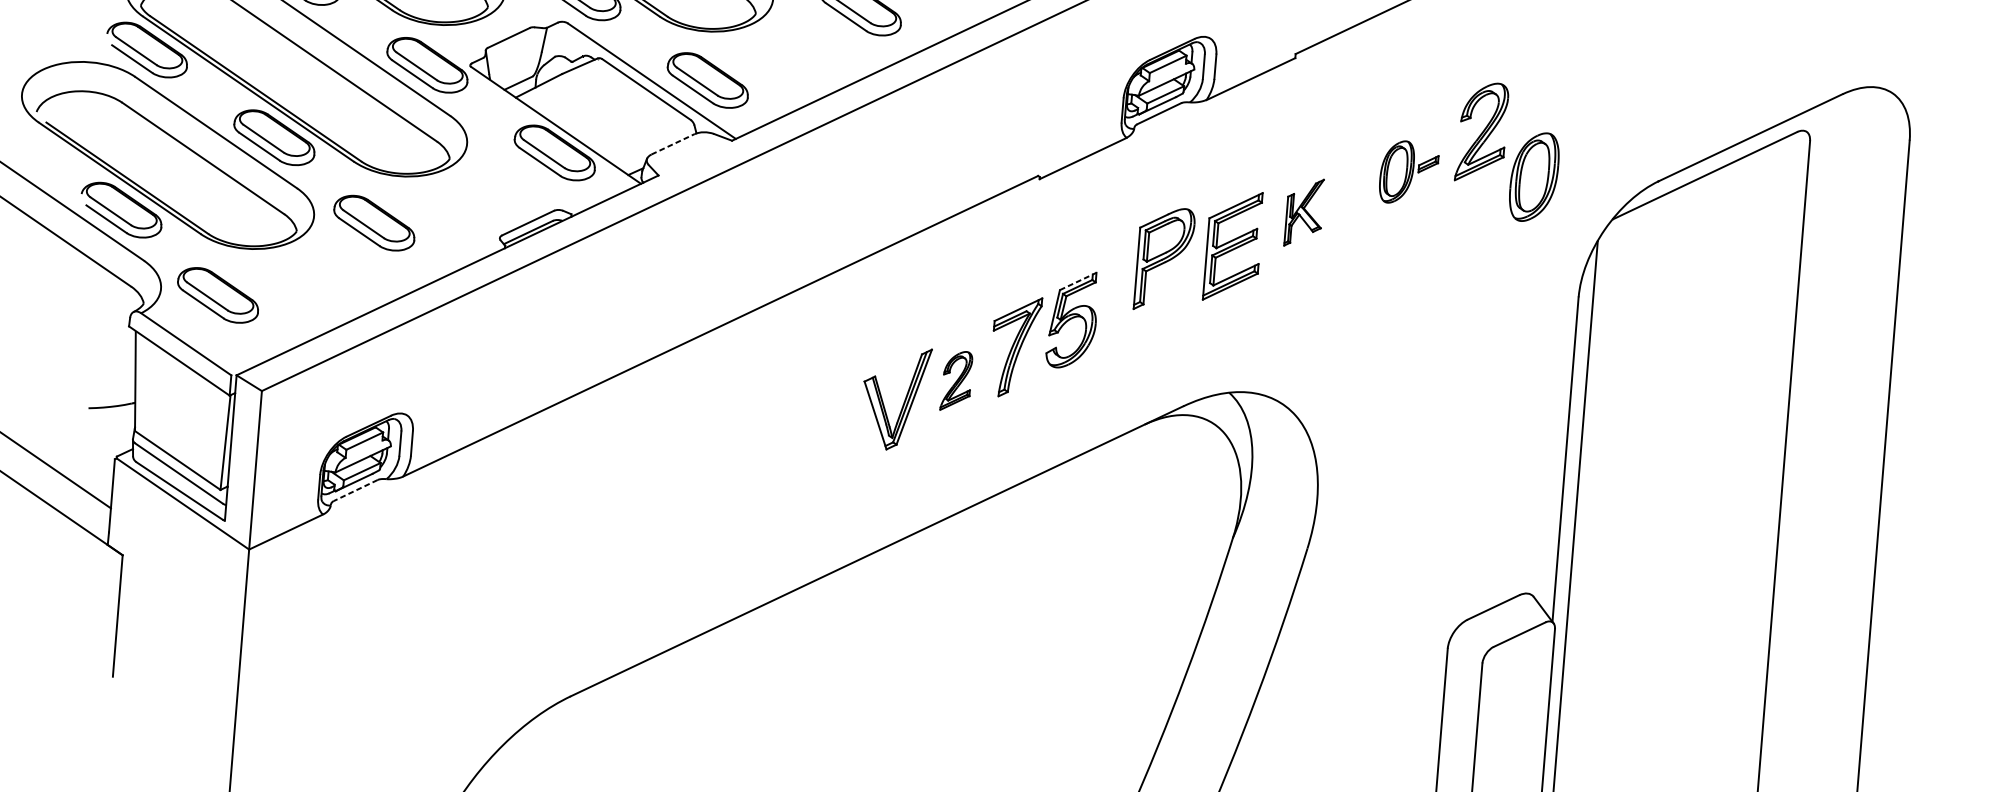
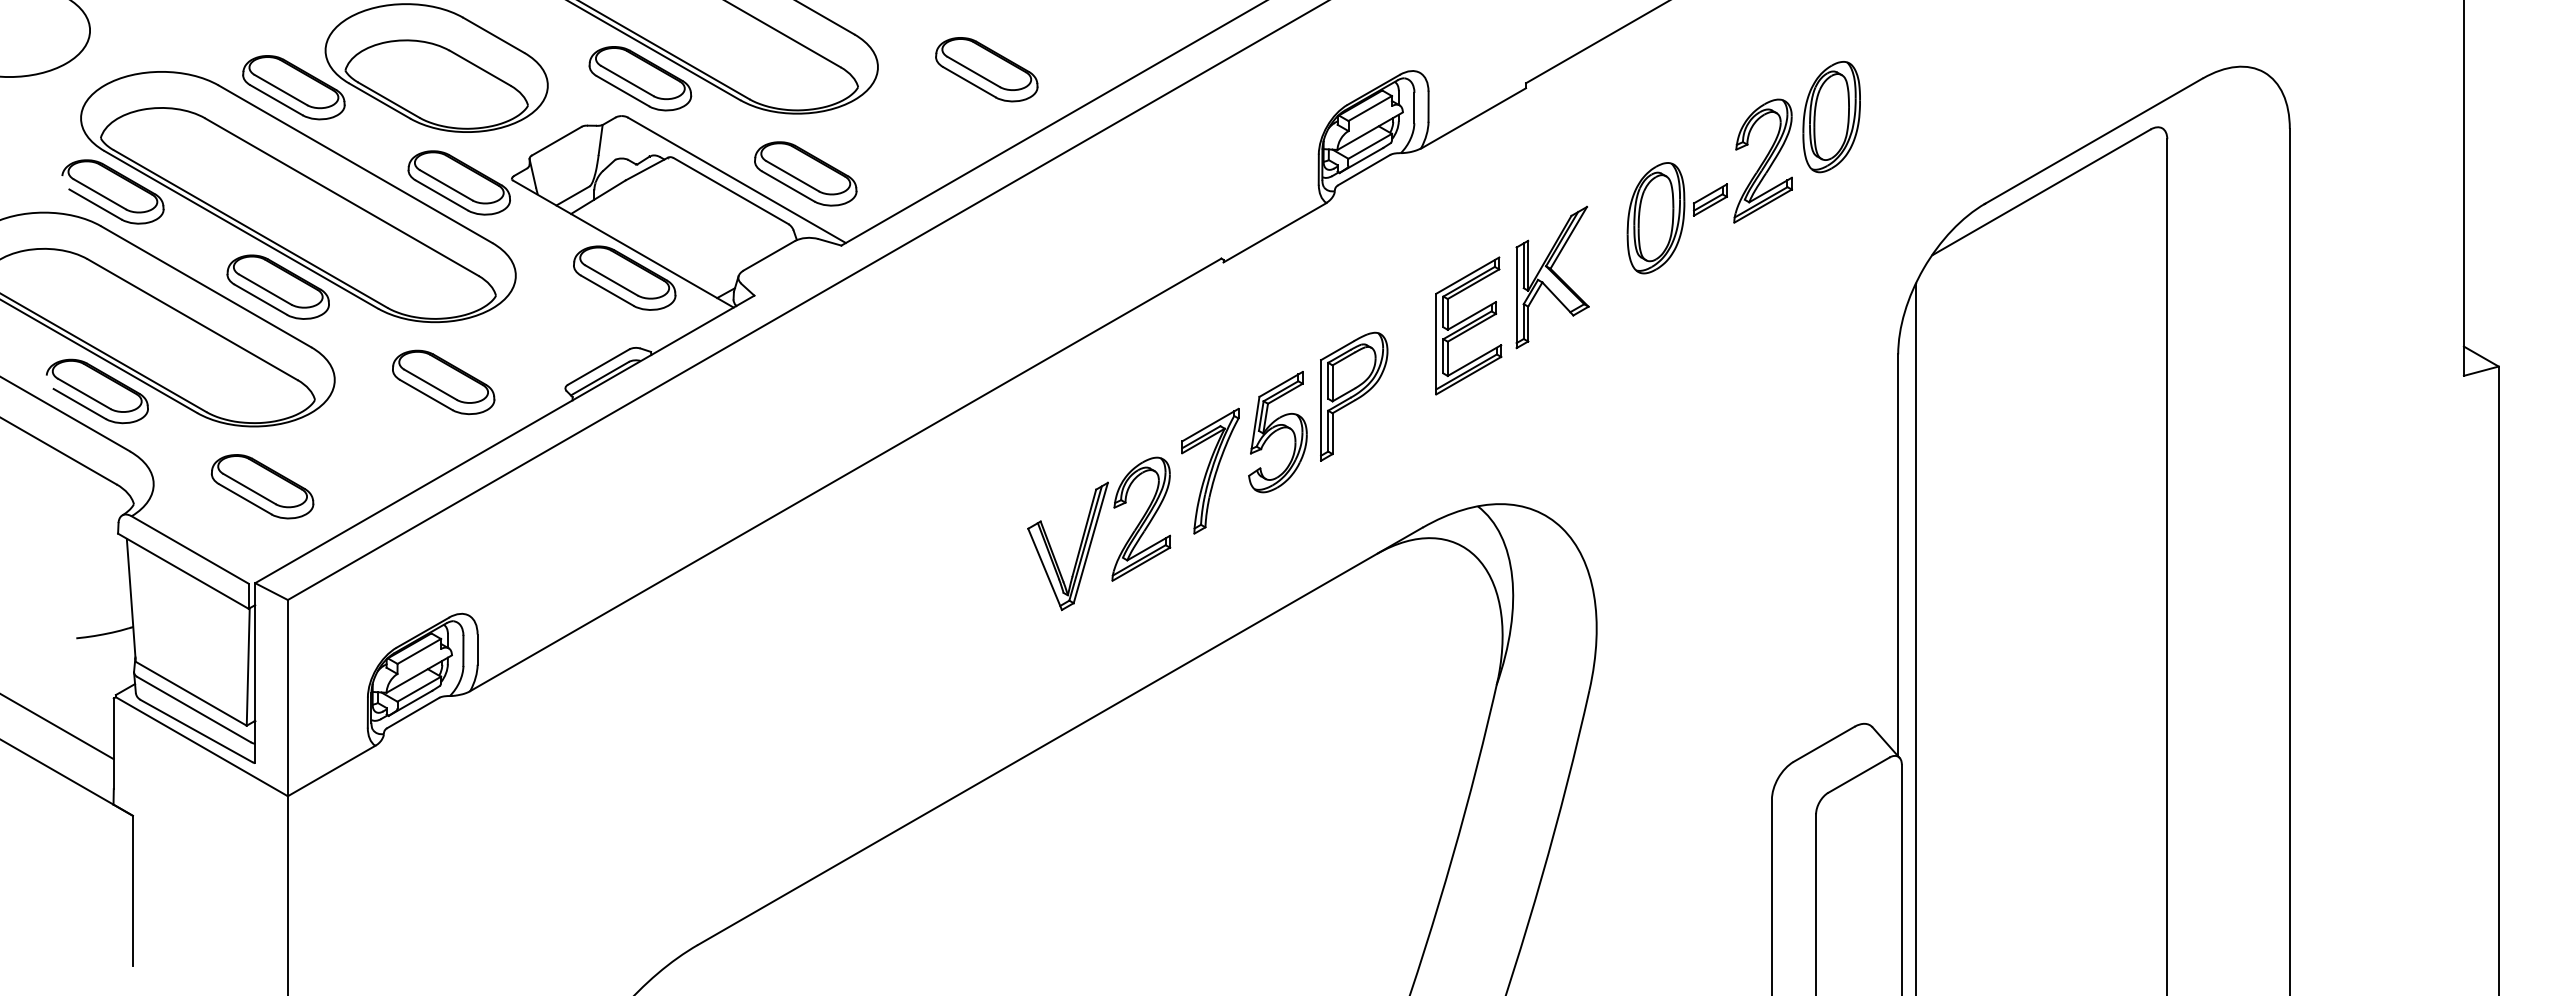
line: (673, 144) -> (769, 255), dashed -> solid
part: (1408, 173) -> (1676, 218), size x1.43
part: (1534, 177) -> (1831, 117), moved
part: (1304, 212) -> (1552, 277), size x1.67
part: (374, 223) -> (443, 382), moved
part: (1164, 259) -> (1354, 396), moved
line: (1078, 281) -> (1281, 384), dashed -> solid
part: (218, 295) -> (262, 486), moved
part: (956, 380) -> (1141, 518), size x1.67
line: (355, 490) -> (412, 713), dashed -> solid

